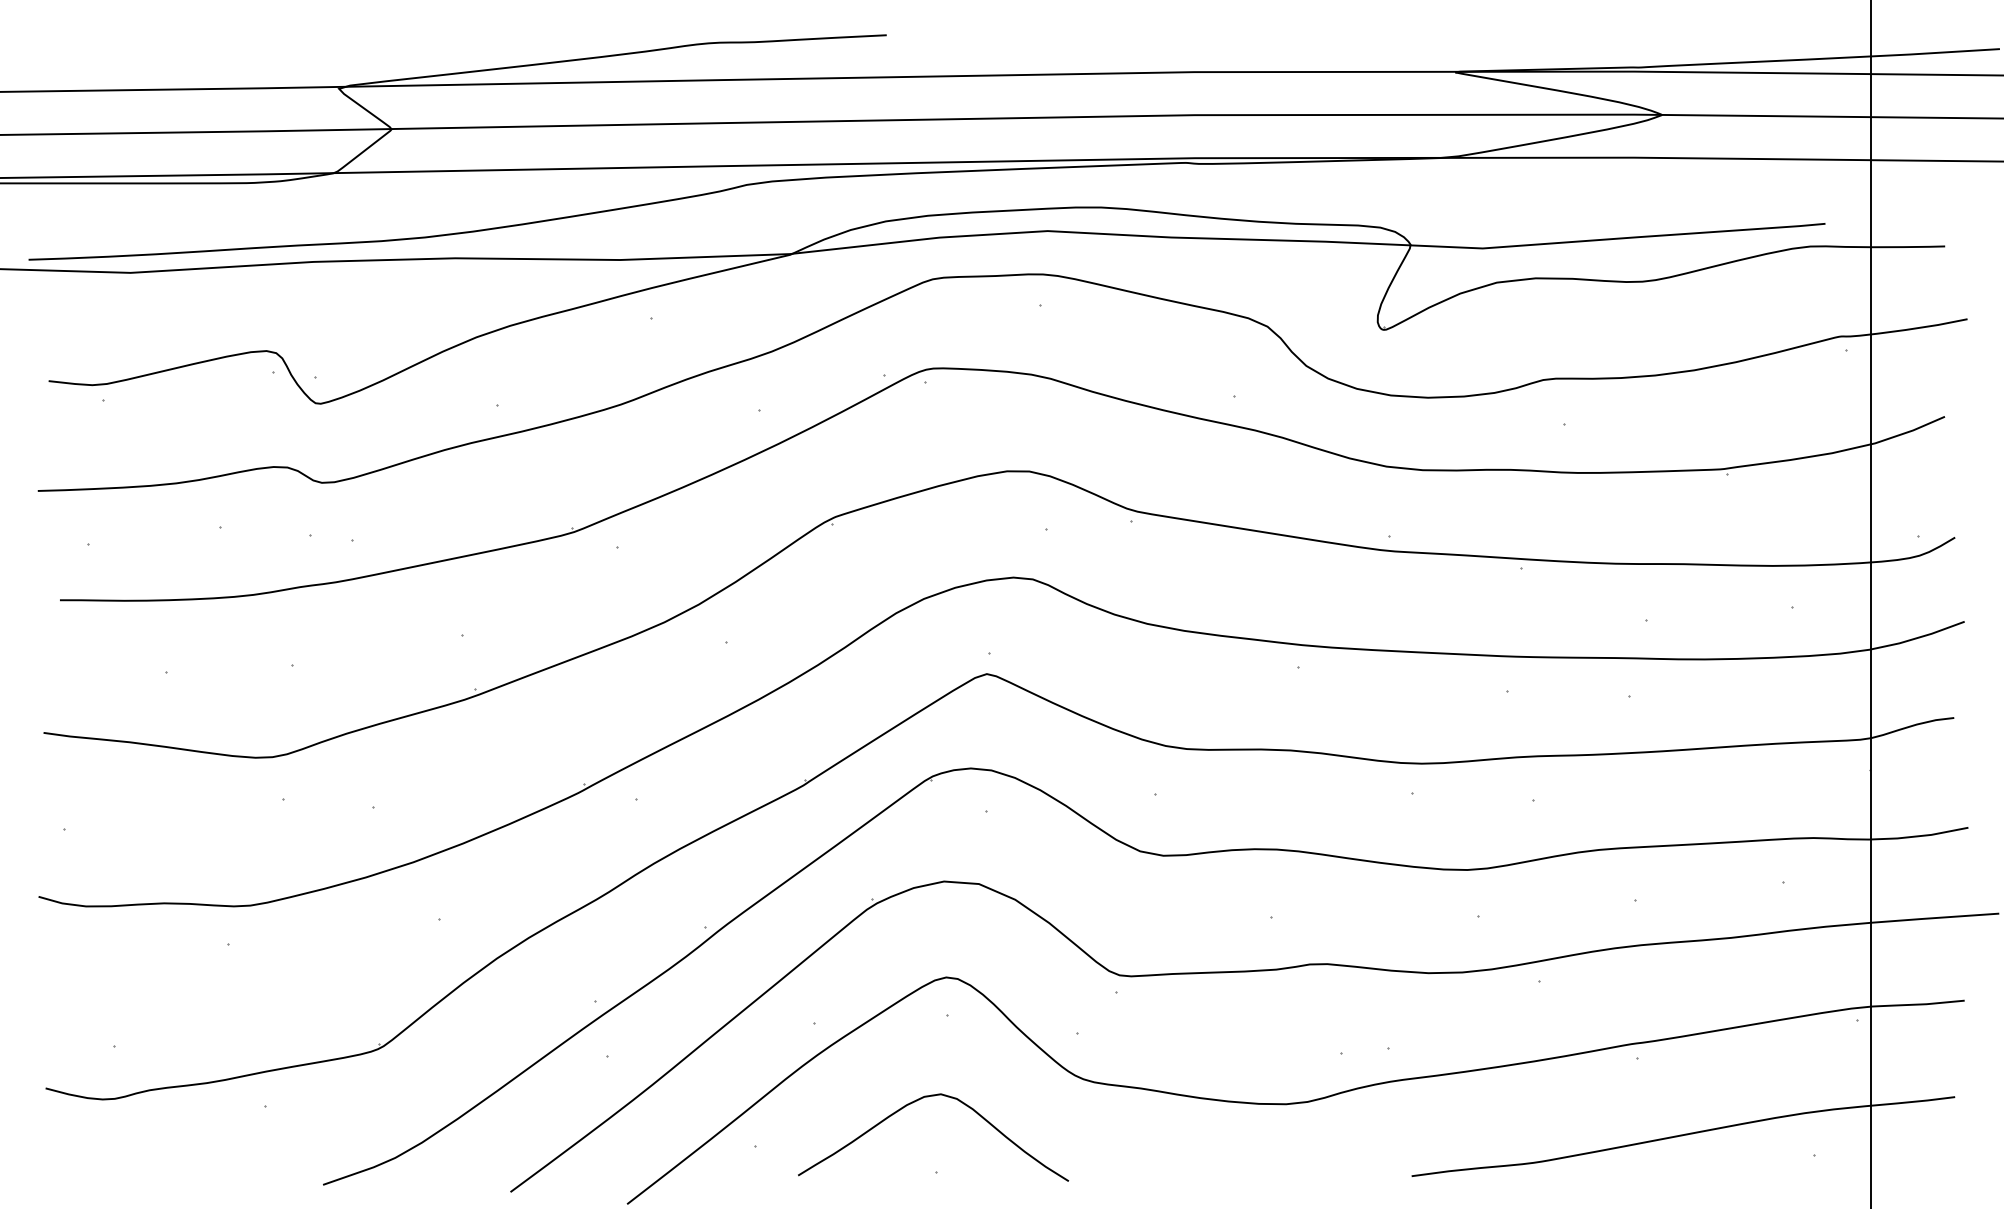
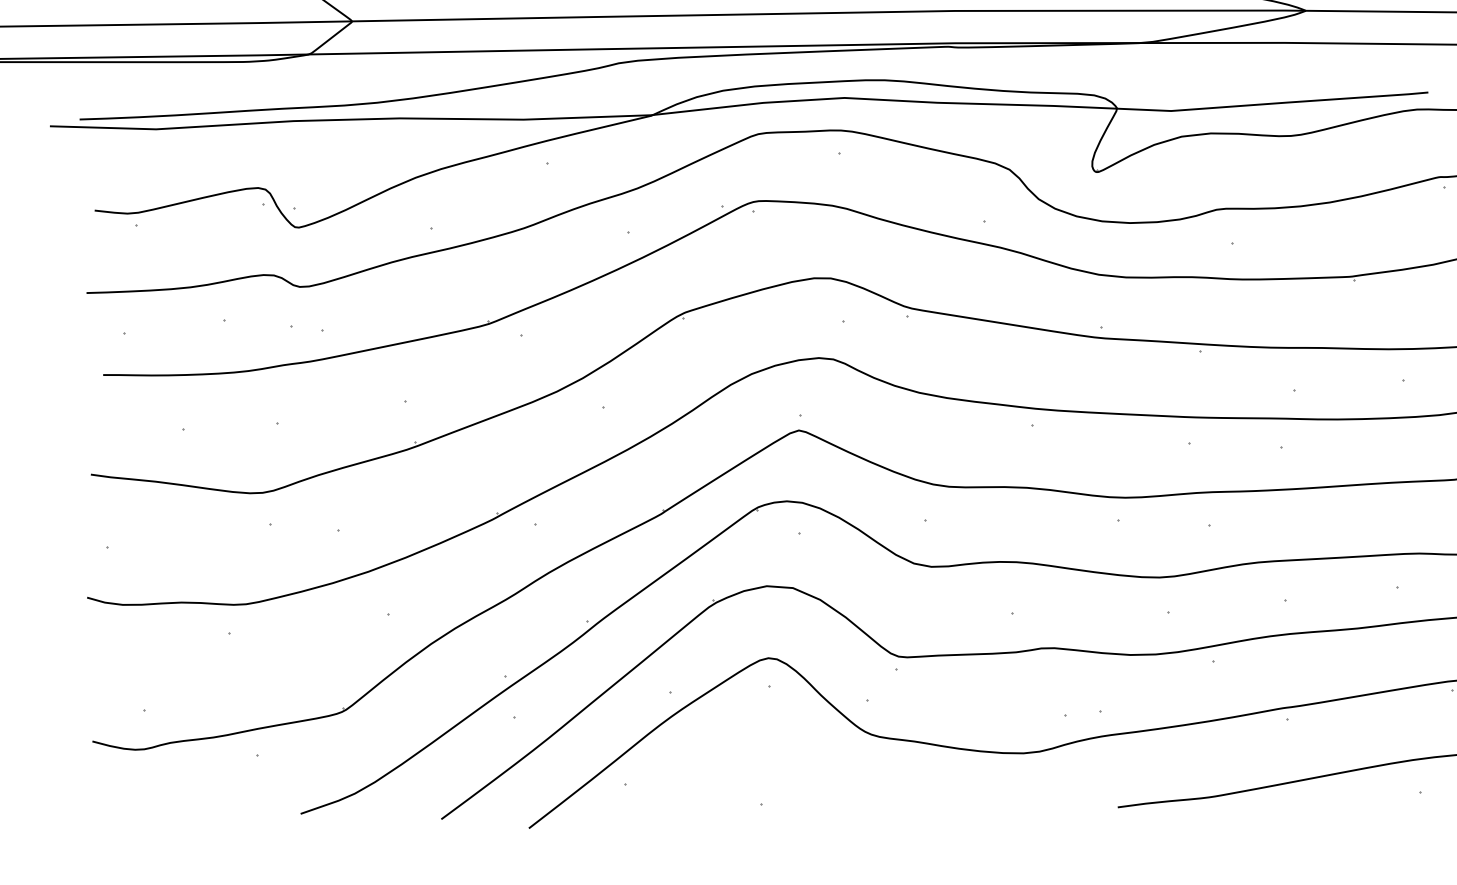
curve: (915, 1102) -> (745, 752), removed

